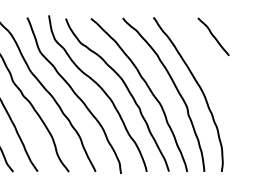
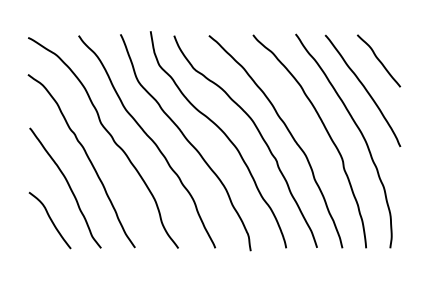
curve: (203, 57) -> (364, 89), added

